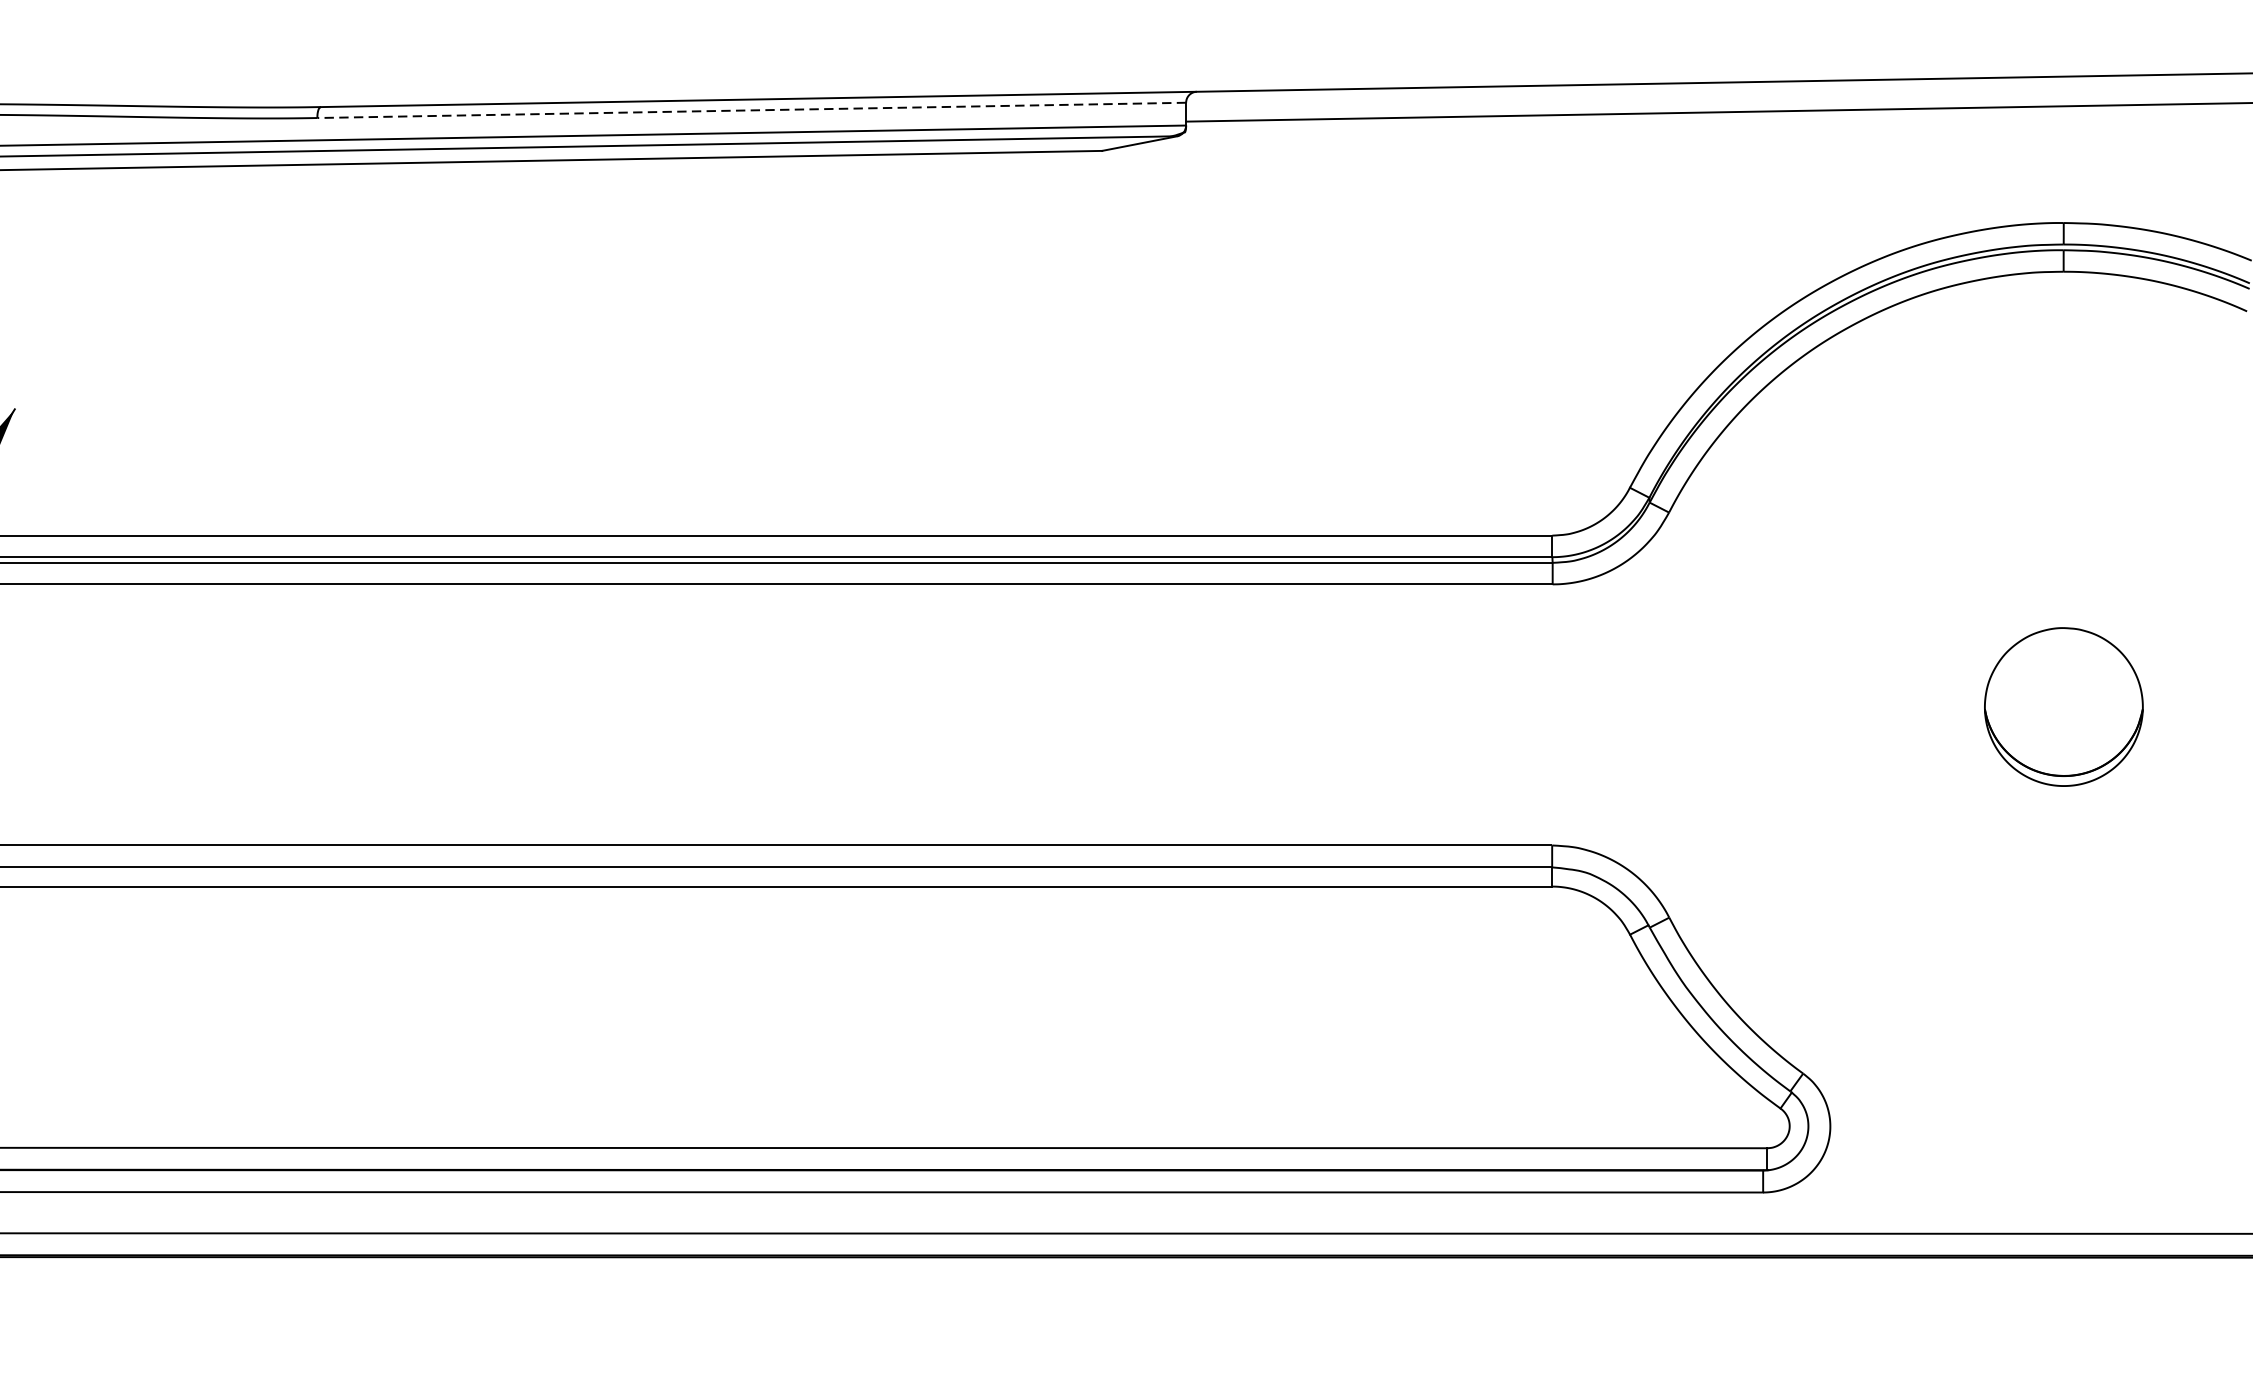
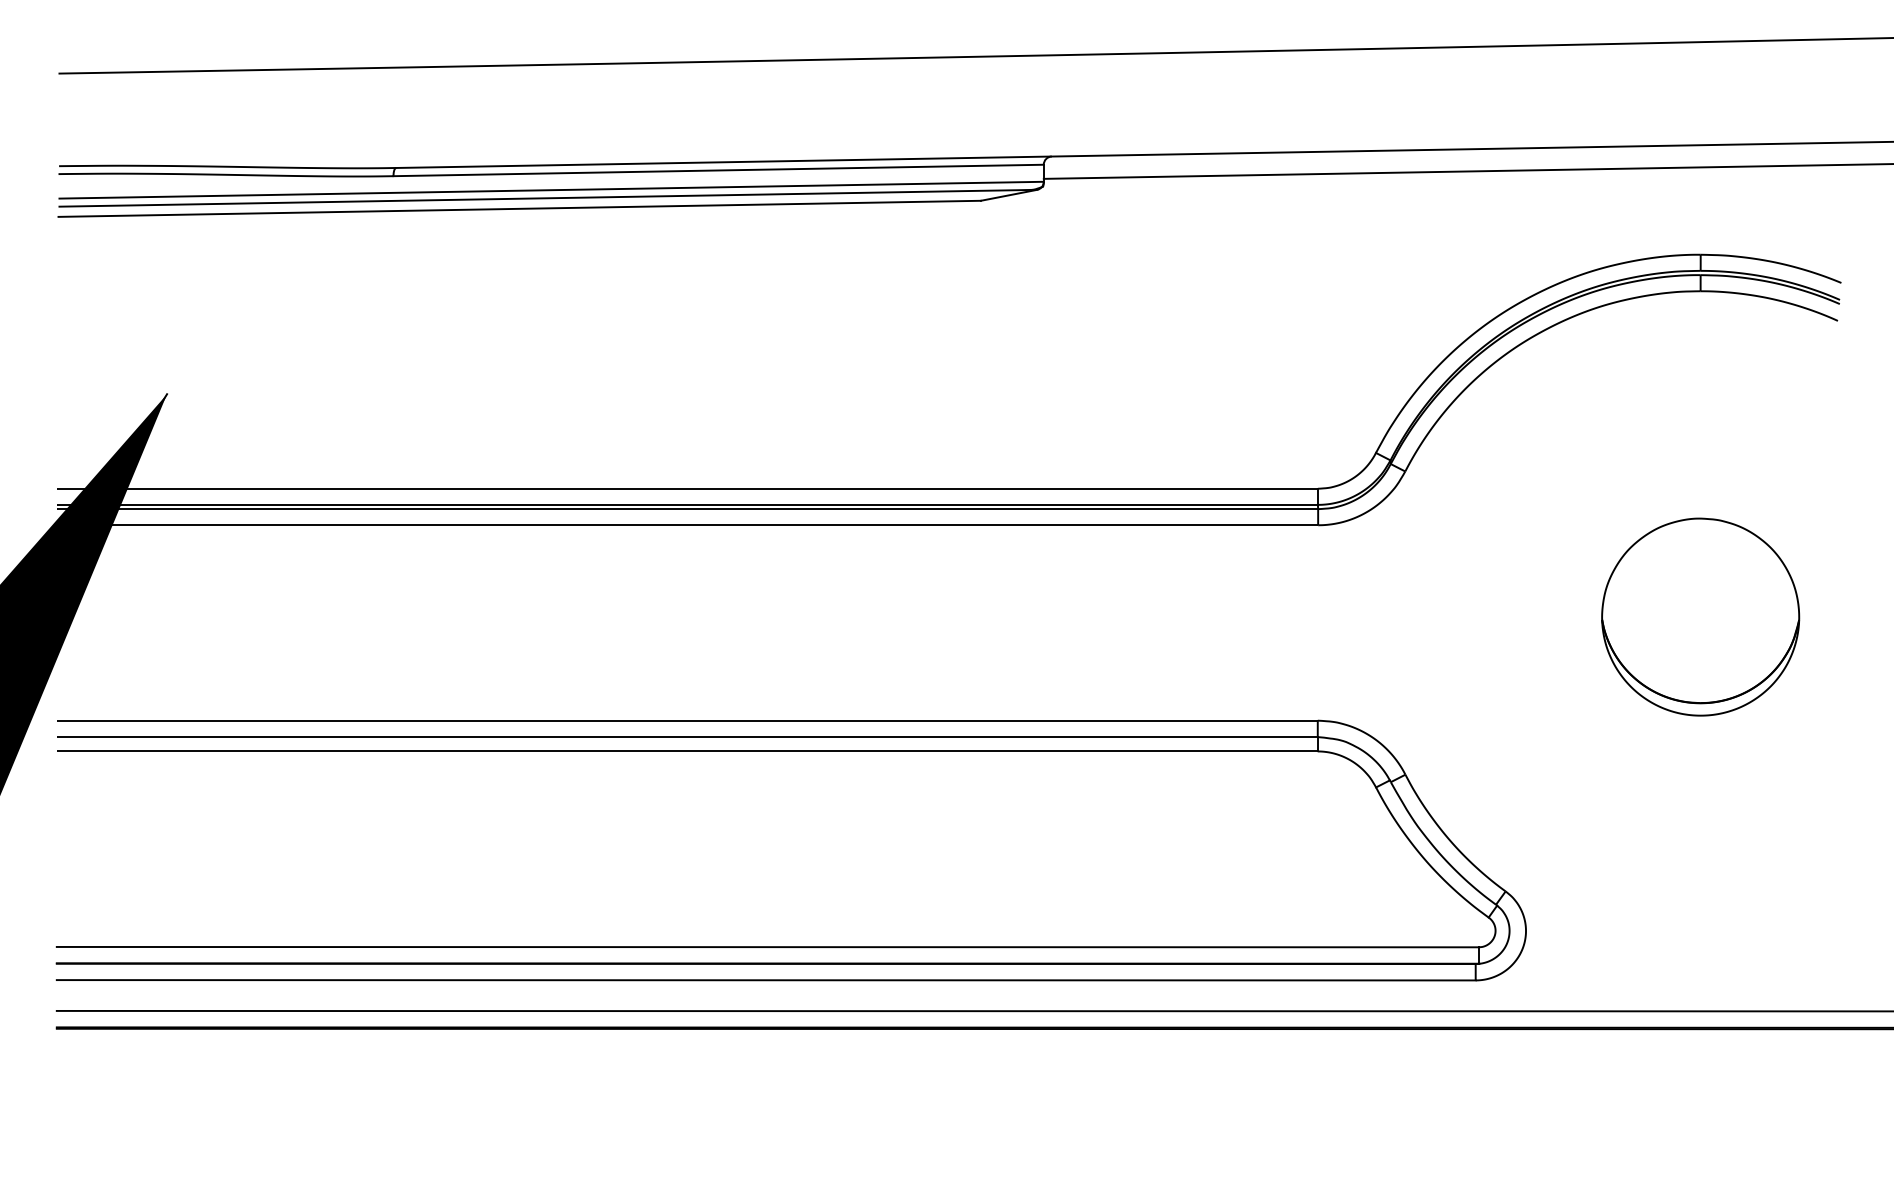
line: (751, 110) -> (718, 170), dashed -> solid
part: (2063, 706) -> (1700, 616), size x1.67

